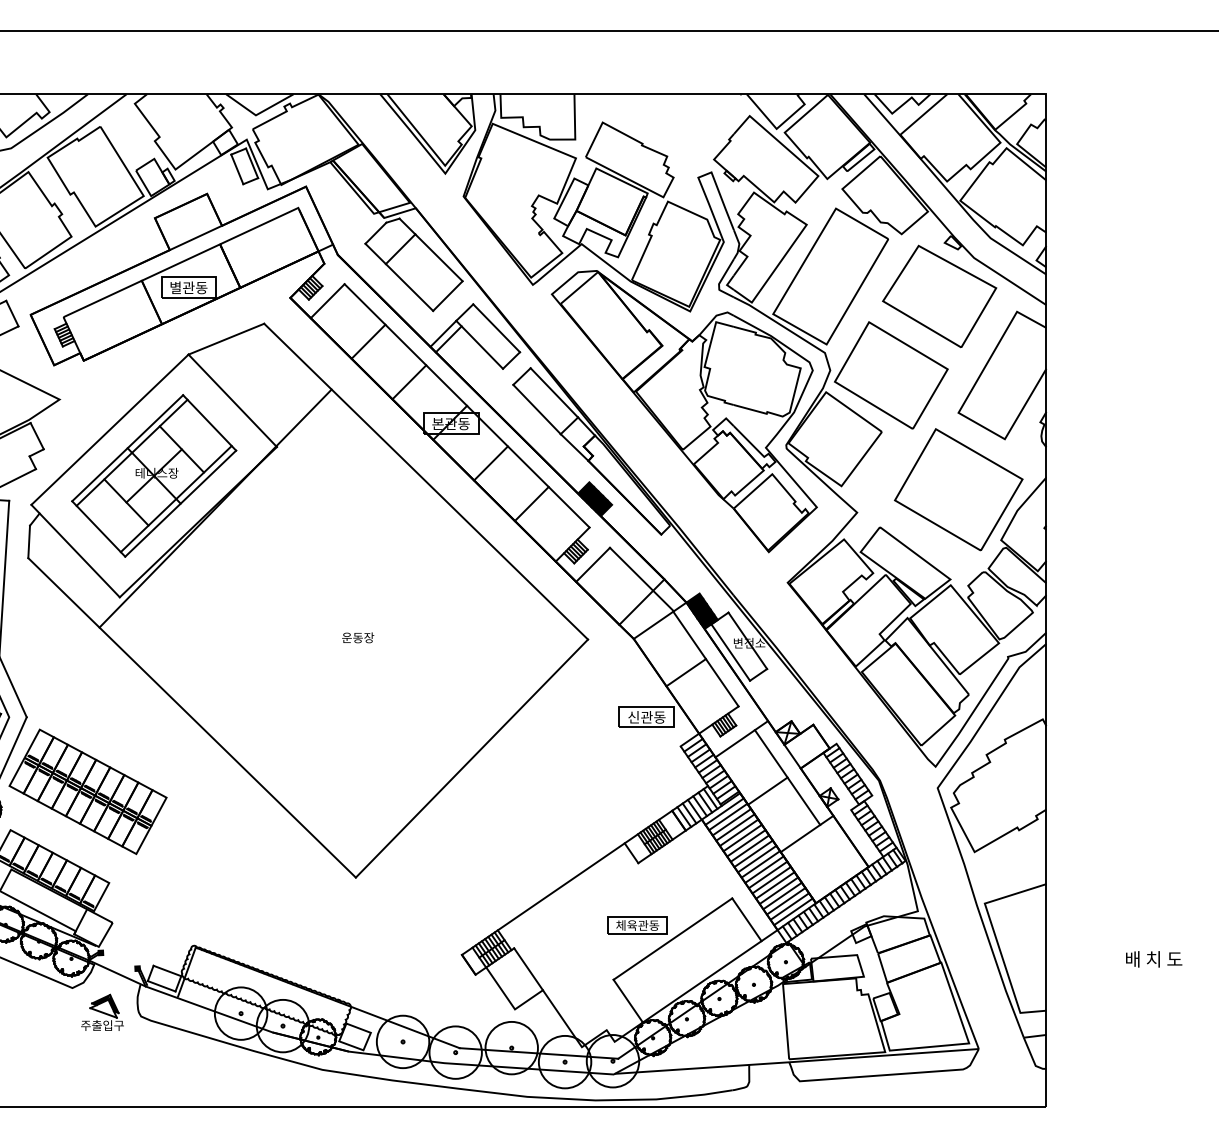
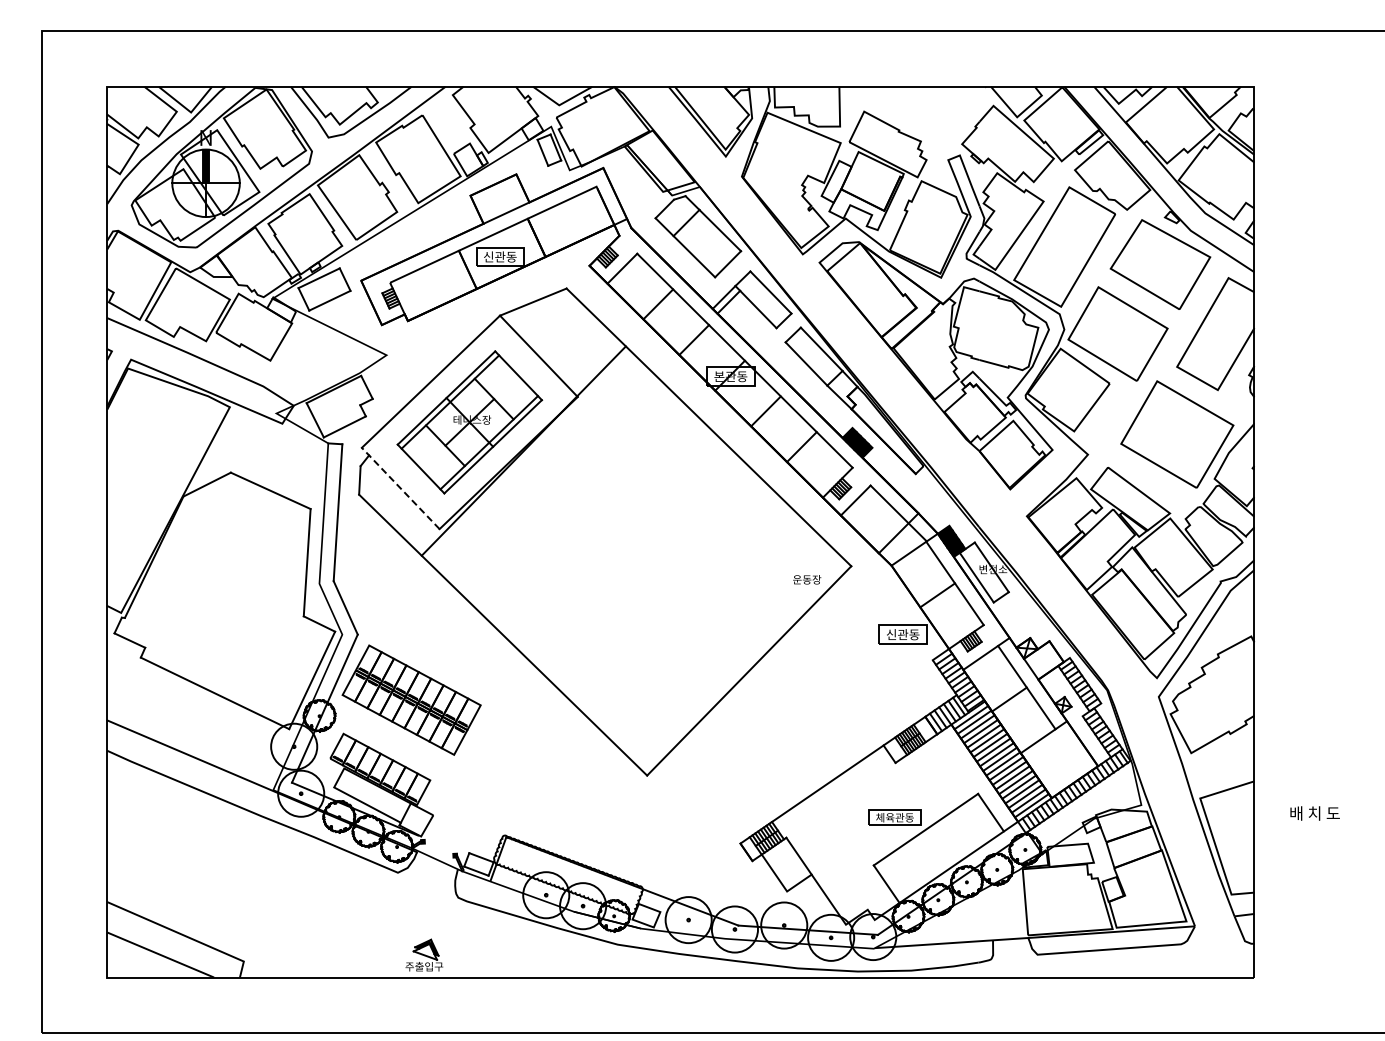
text: (175, 288) -> (488, 257), 별관동 -> 신관동
line: (75, 551) -> (400, 488), solid -> dashed
text: (358, 637) -> (807, 579), moved
text: (1153, 959) -> (1314, 813), moved
part: (102, 1011) -> (424, 954), moved

